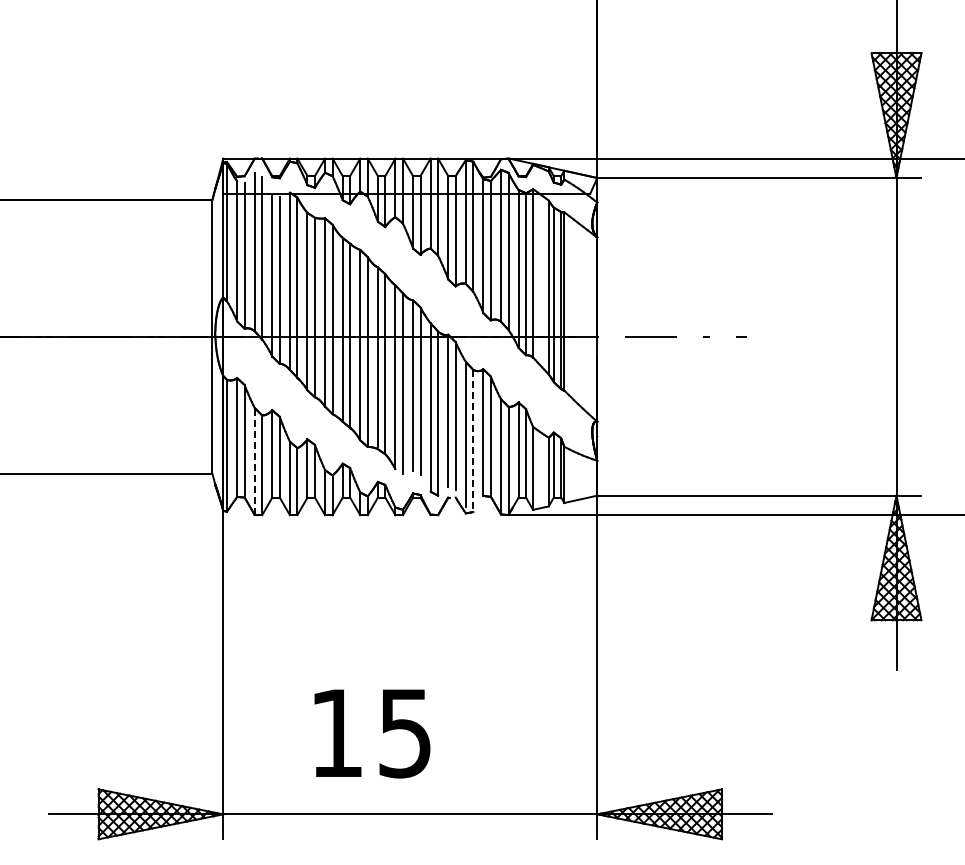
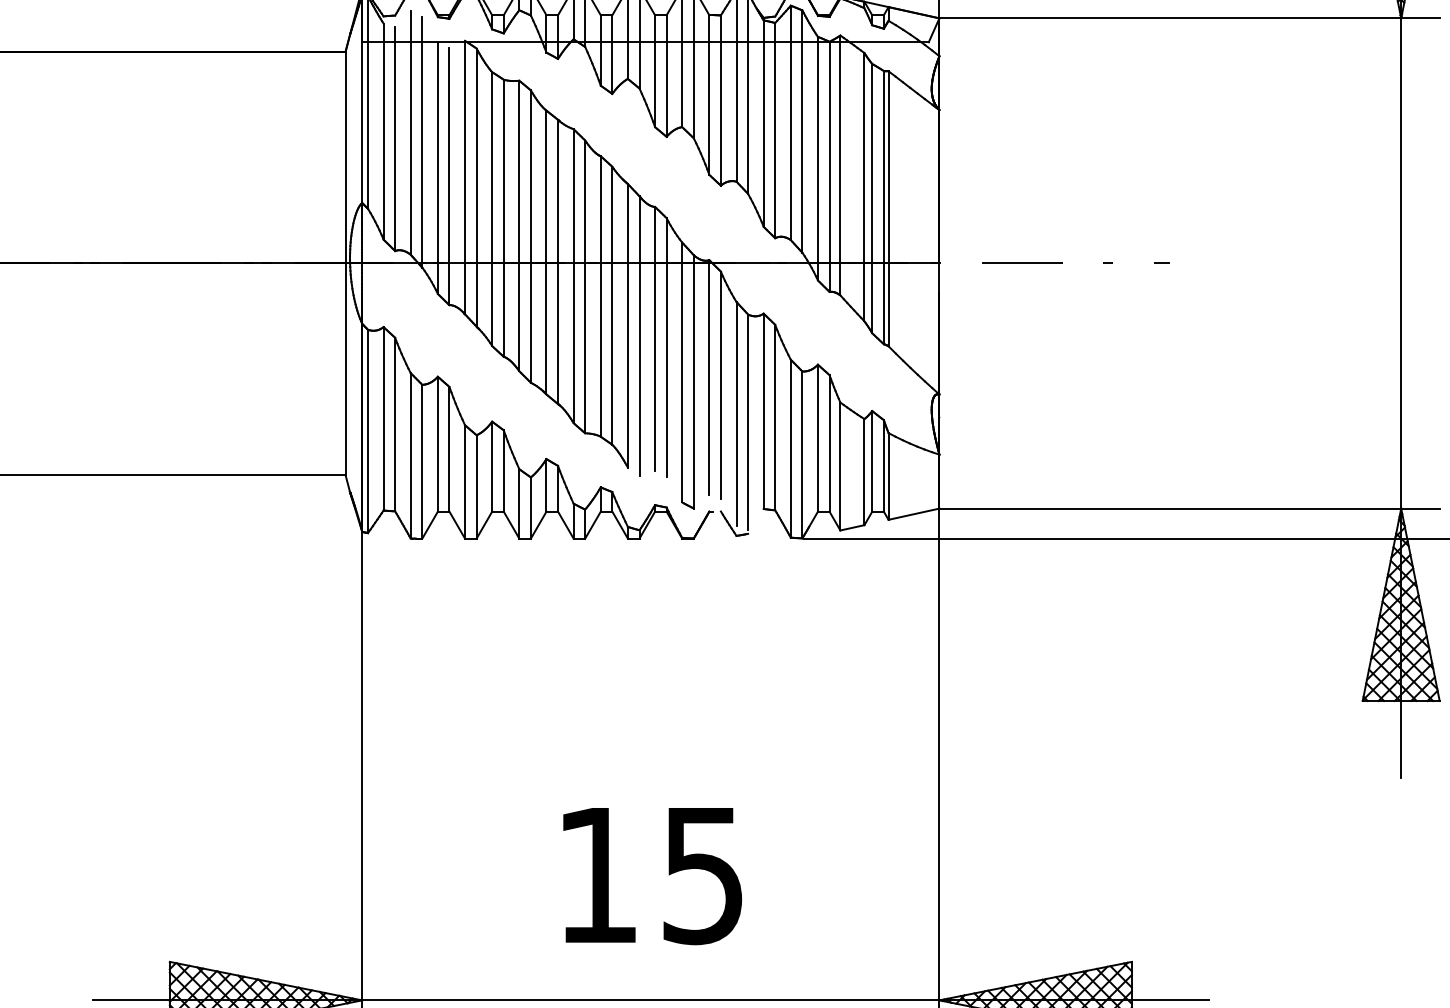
line: (473, 439) -> (748, 421), dashed -> solid
line: (254, 461) -> (410, 455), dashed -> solid
text: (372, 733) -> (652, 875), moved

